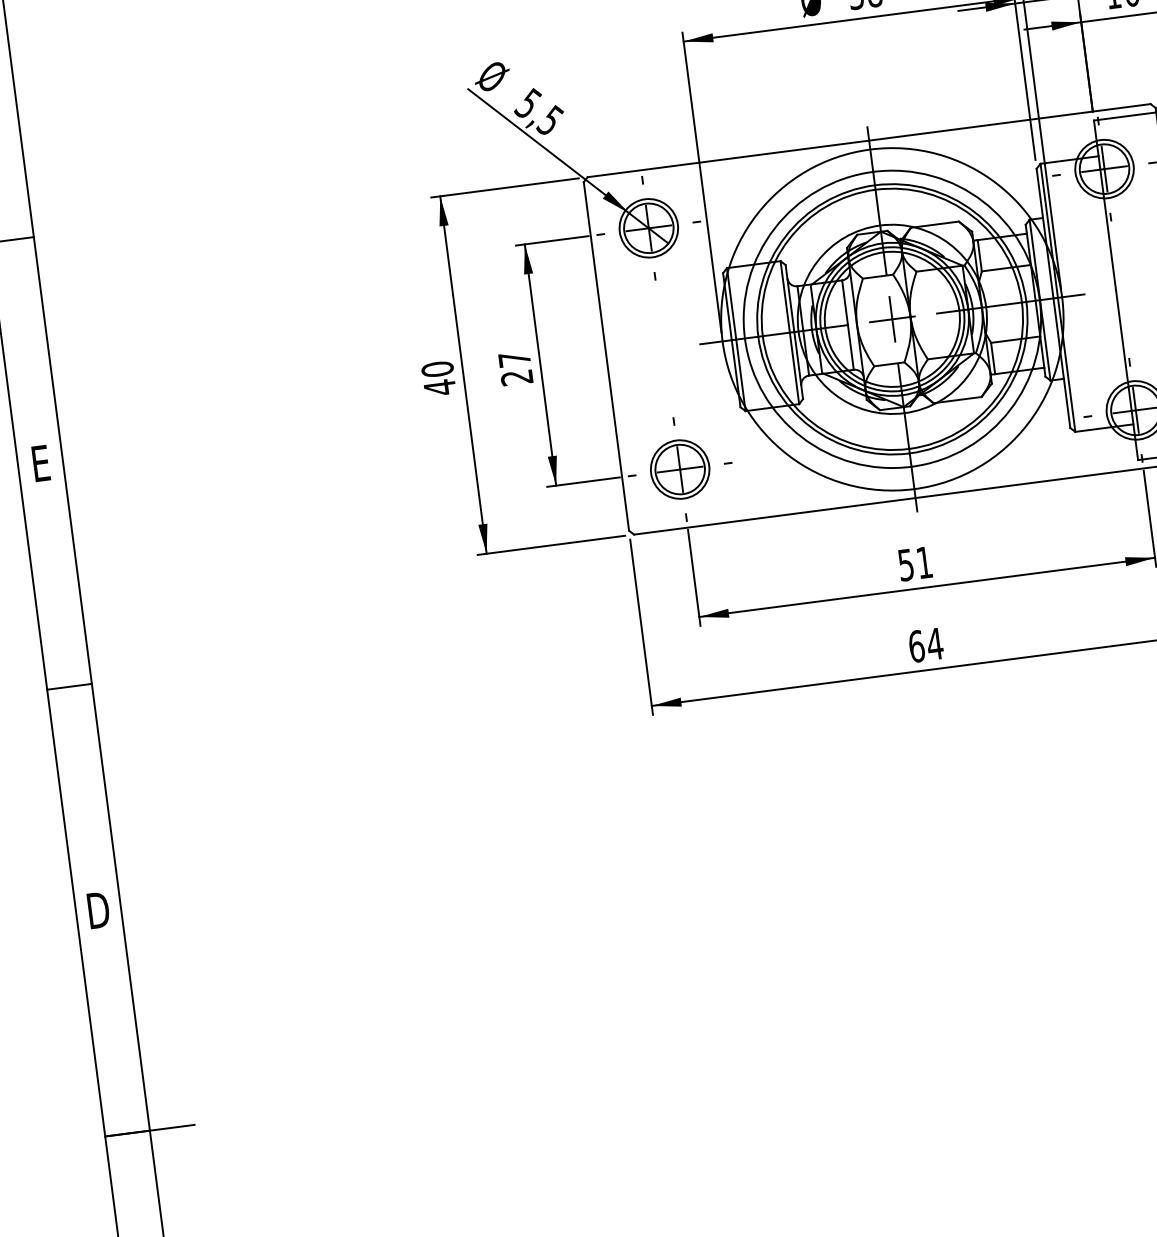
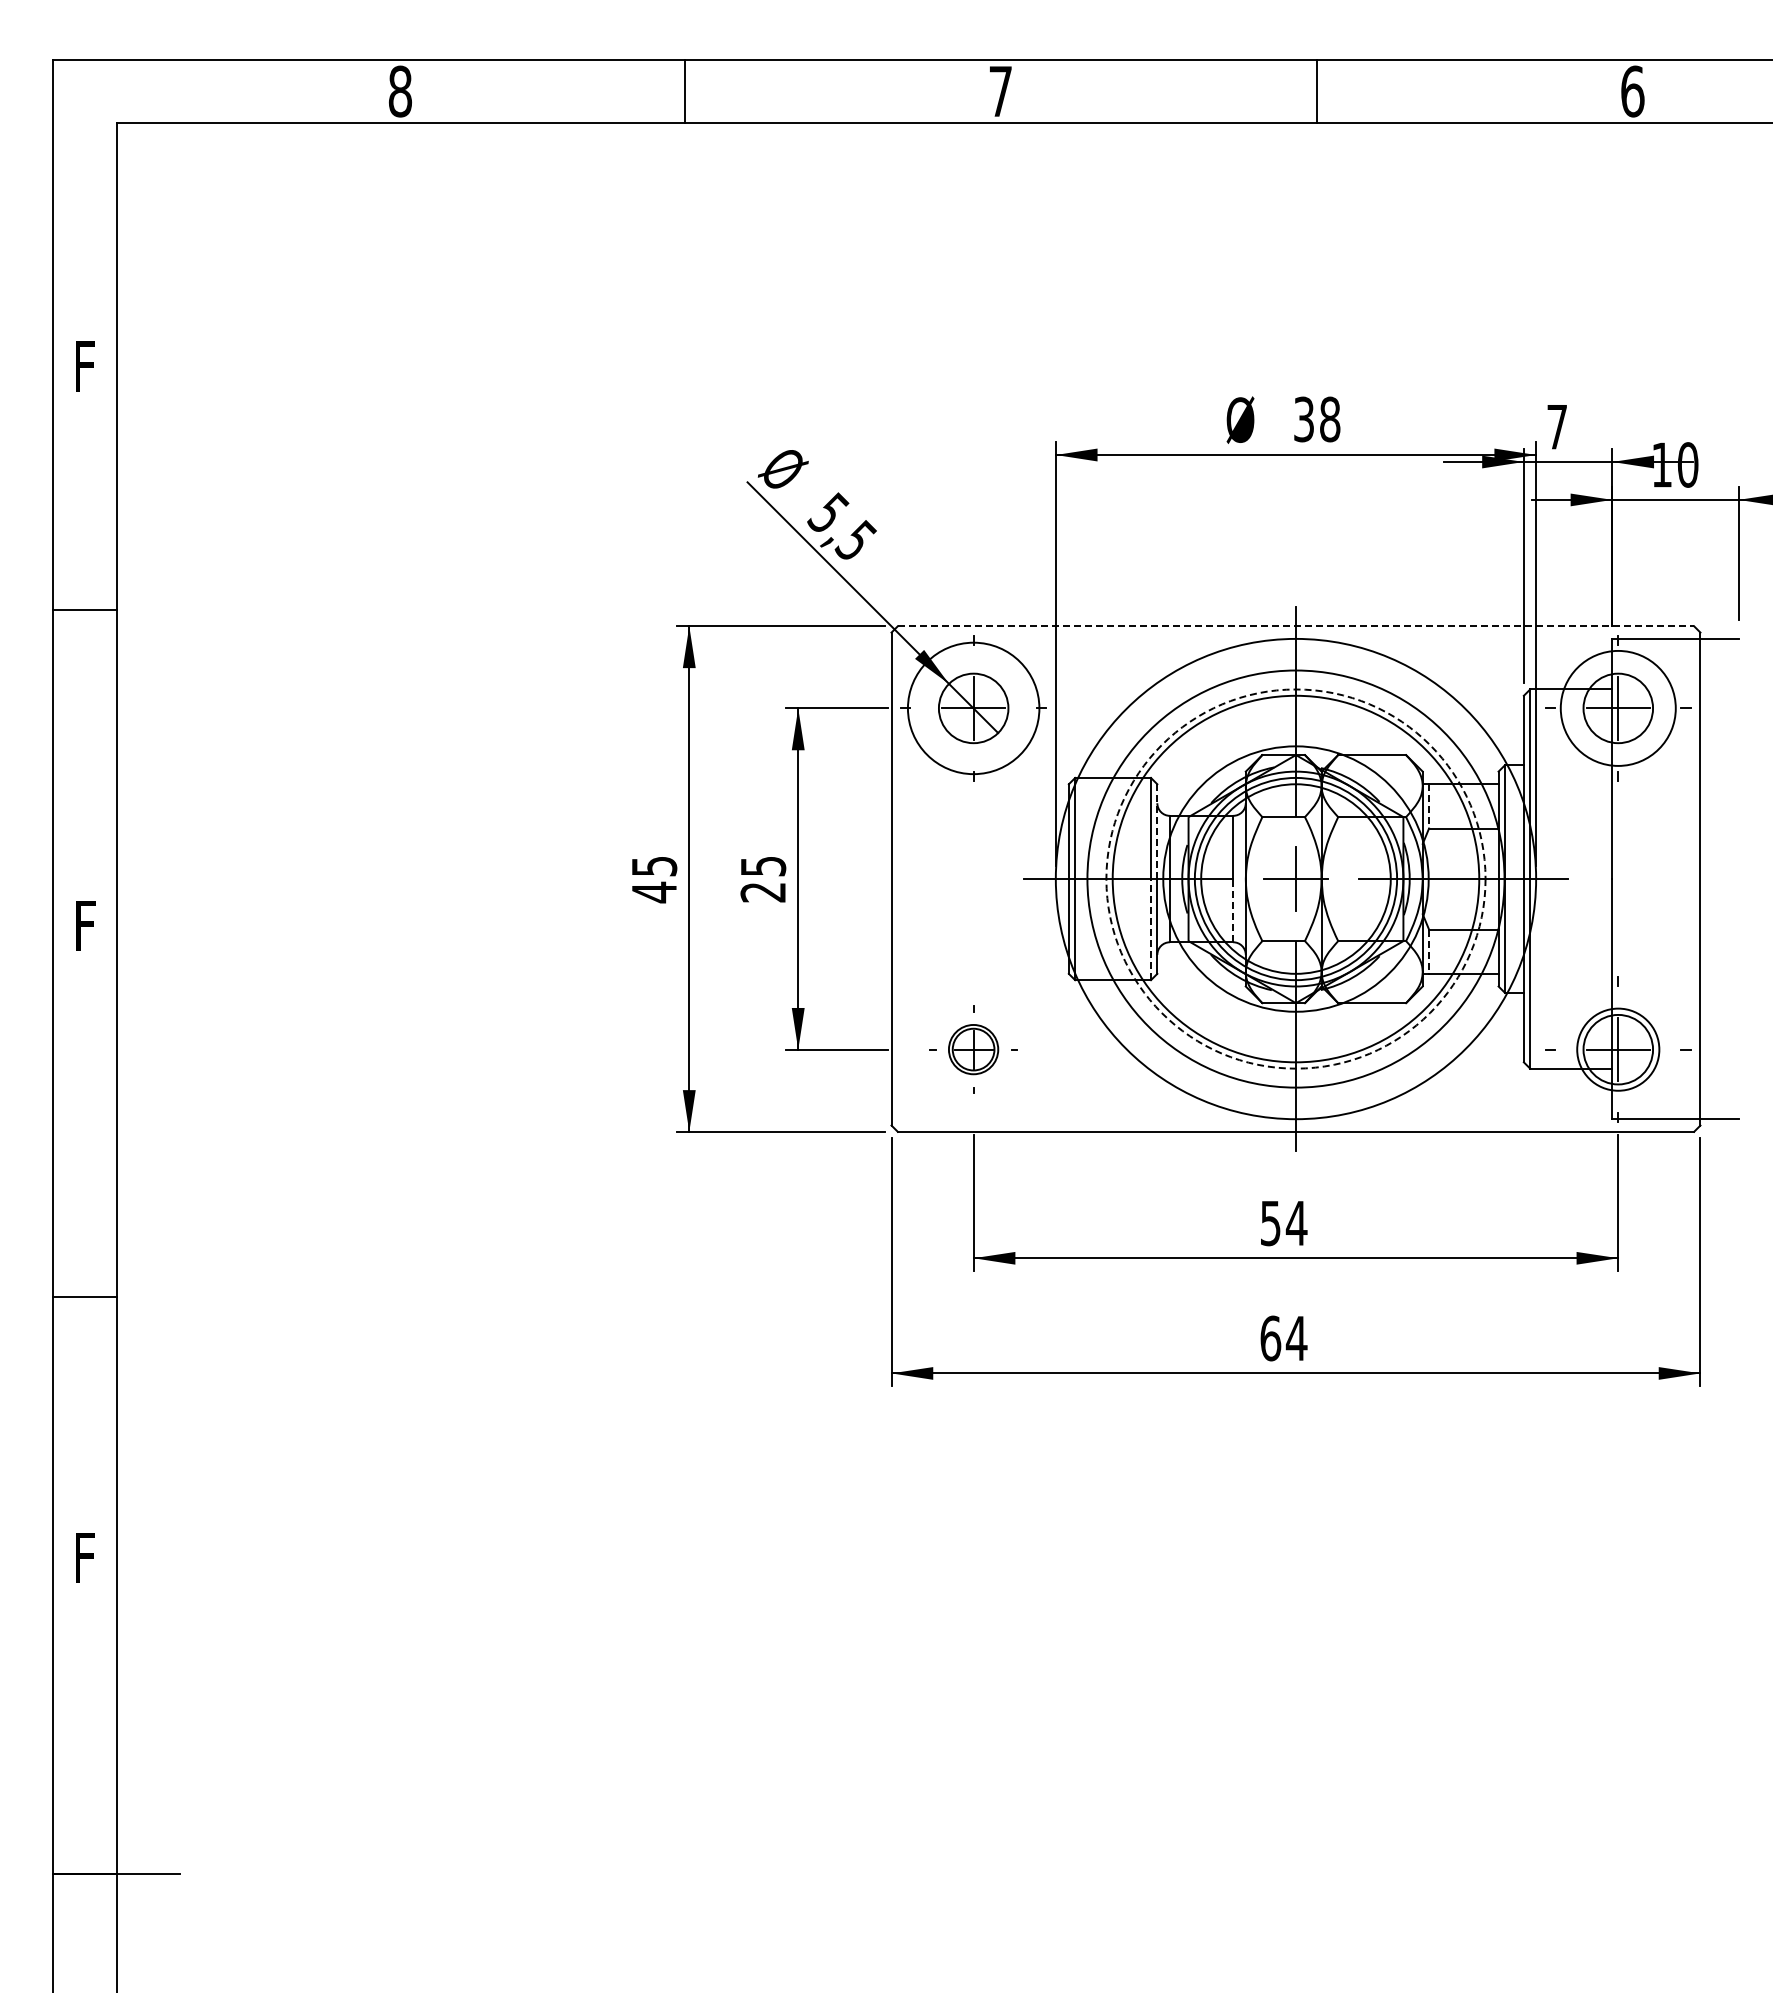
line: (869, 140) -> (1296, 626), solid -> dashed
circle: (1104, 169) -> (1618, 708), size x1.4
circle: (648, 228) -> (973, 708), size x1.6
line: (980, 255) -> (1429, 806), solid -> dashed
line: (790, 299) -> (1157, 832), solid -> dashed
circle: (891, 319) -> (1295, 878), solid -> dashed
line: (851, 347) -> (1233, 910), solid -> dashed
text: (514, 359) -> (763, 866), 27 -> 25
line: (993, 359) -> (1429, 952), solid -> dashed
line: (794, 368) -> (1151, 929), solid -> dashed
text: (437, 369) -> (654, 866), 40 -> 45
text: (40, 463) -> (85, 925), E -> F
part: (680, 469) -> (973, 1049), size x0.6
text: (924, 562) -> (1296, 1223), 51 -> 54
line: (69, 686) -> (84, 1296), moved
text: (98, 910) -> (85, 1557), D -> F

